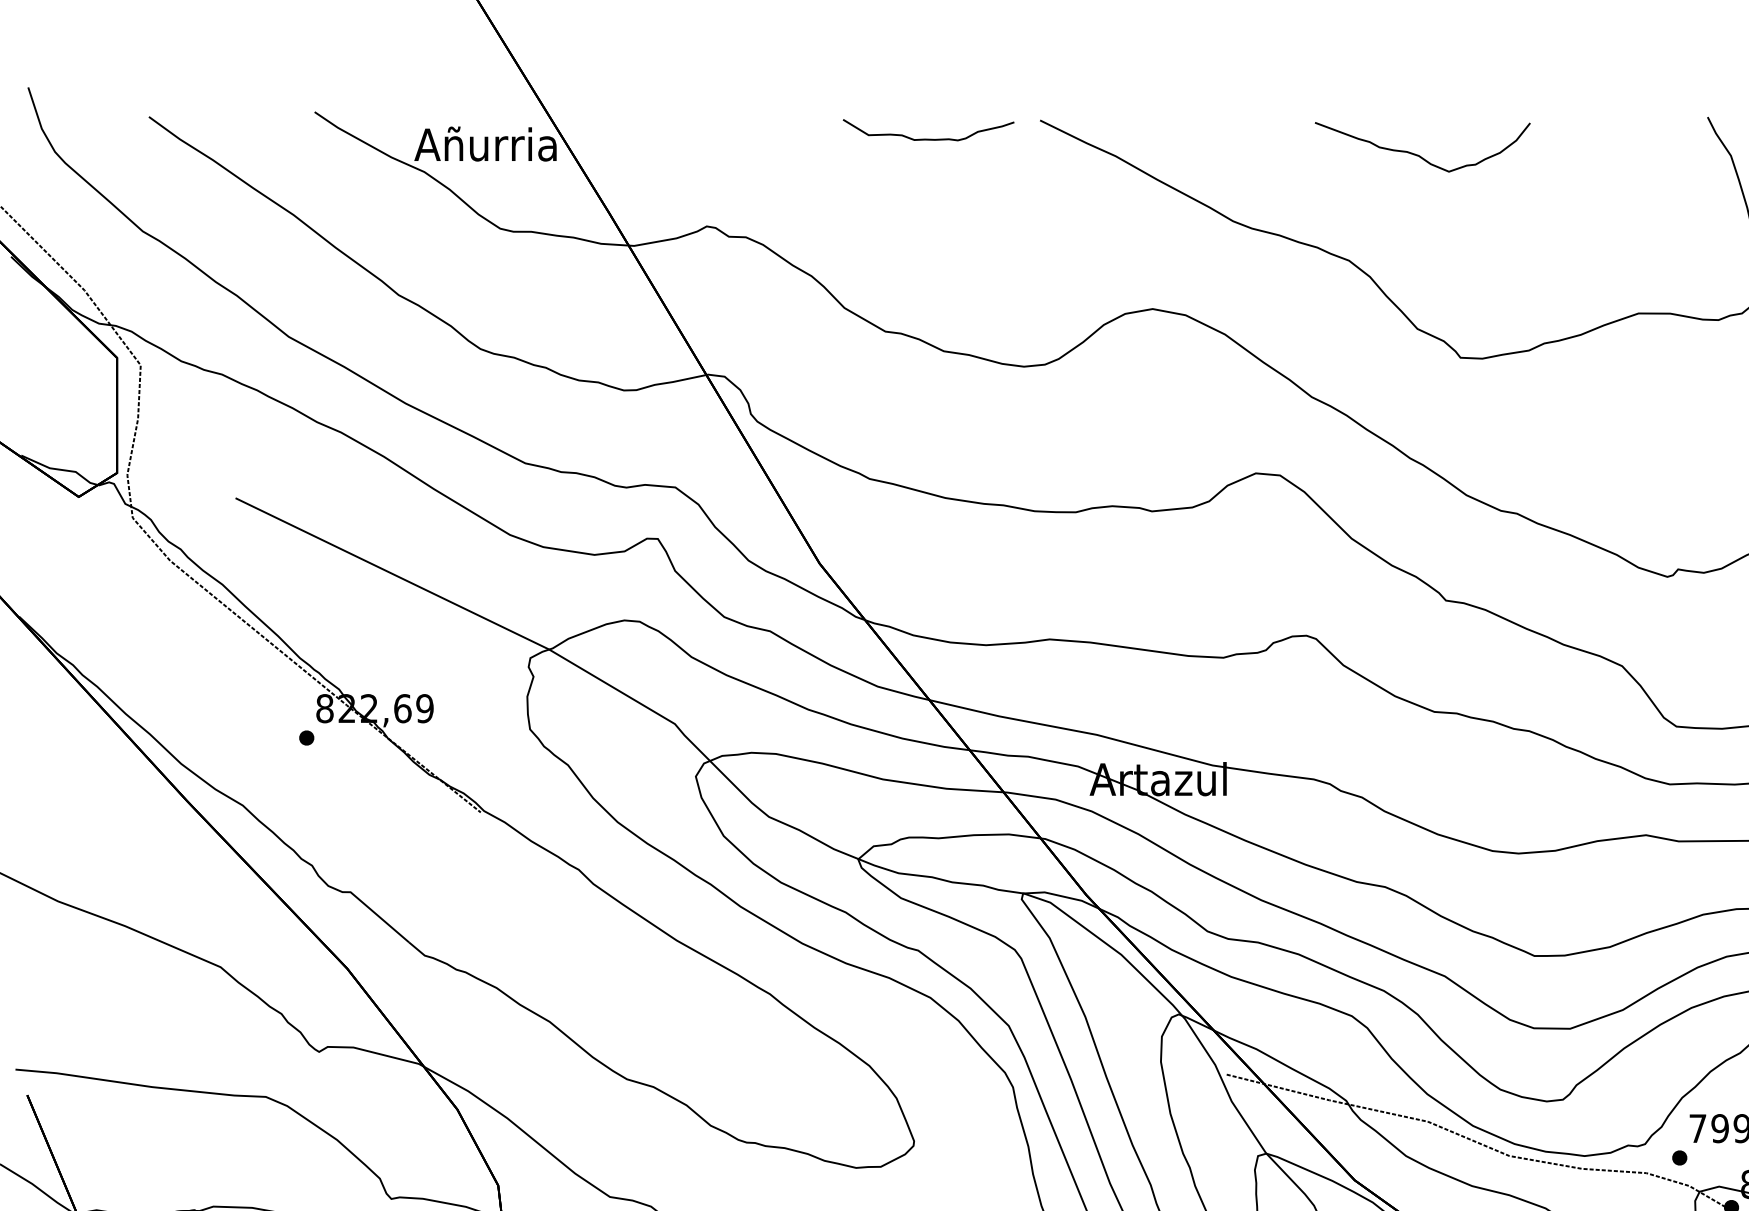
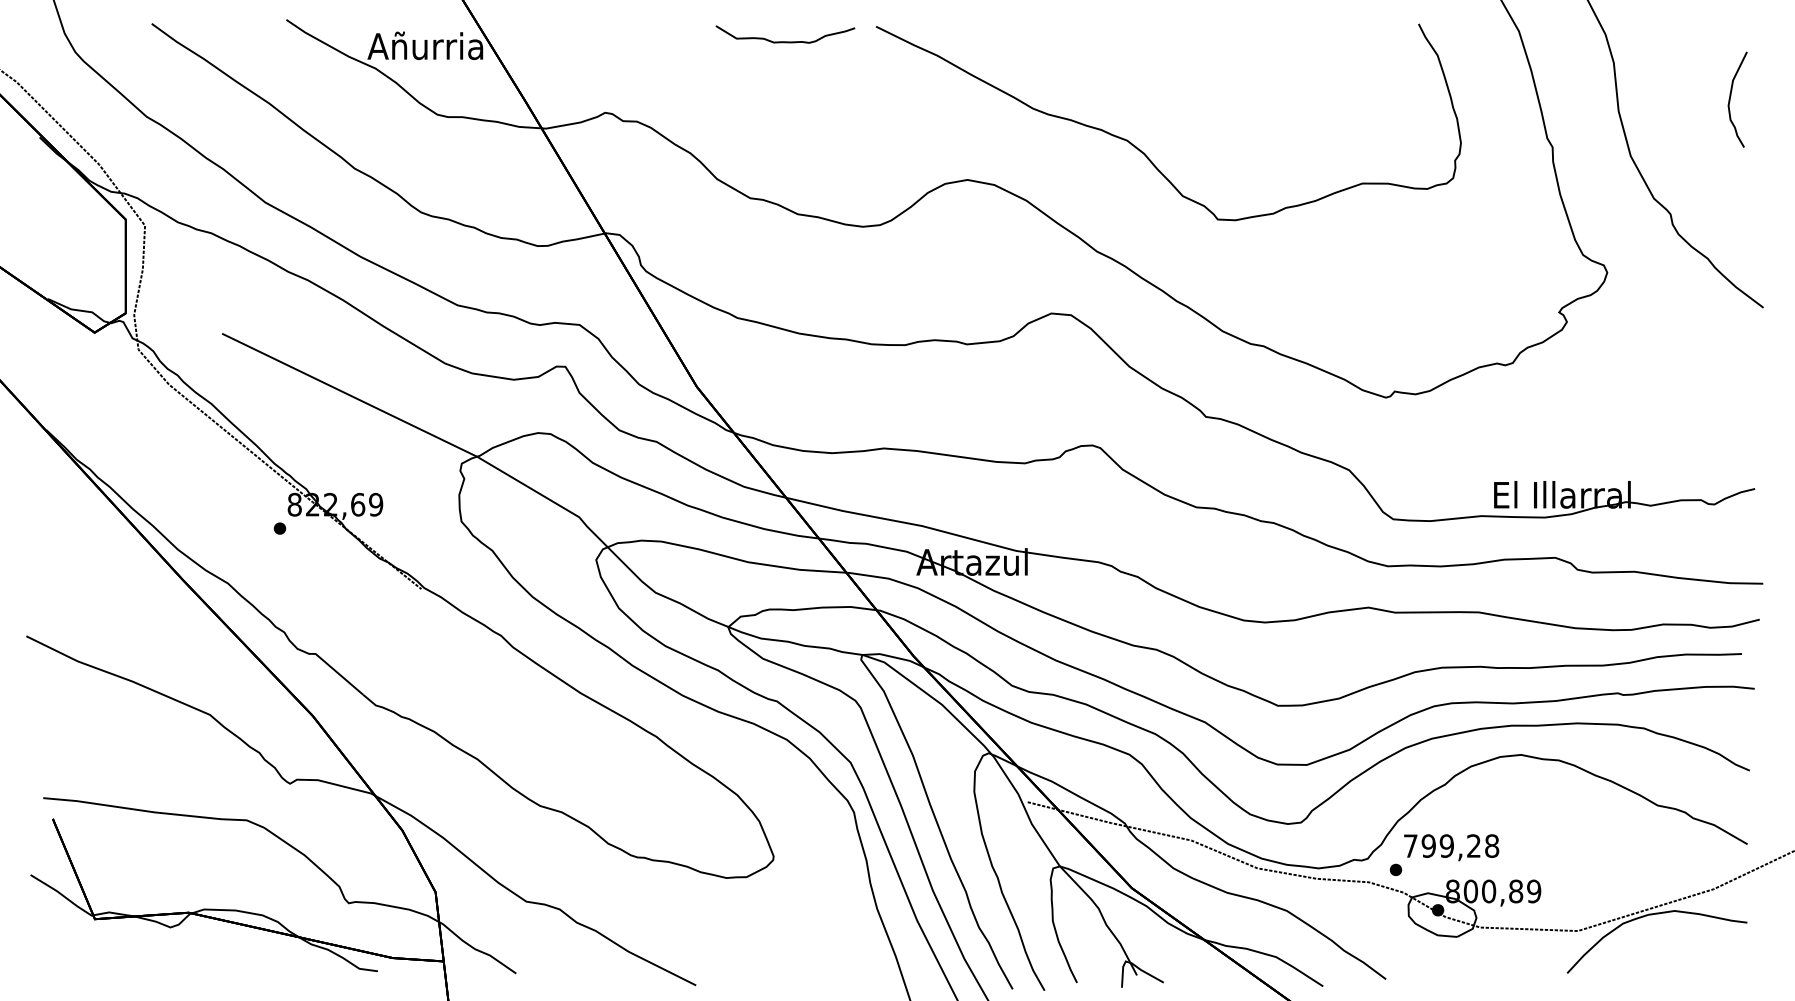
part: (1419, 154) -> (1184, 54), removed

